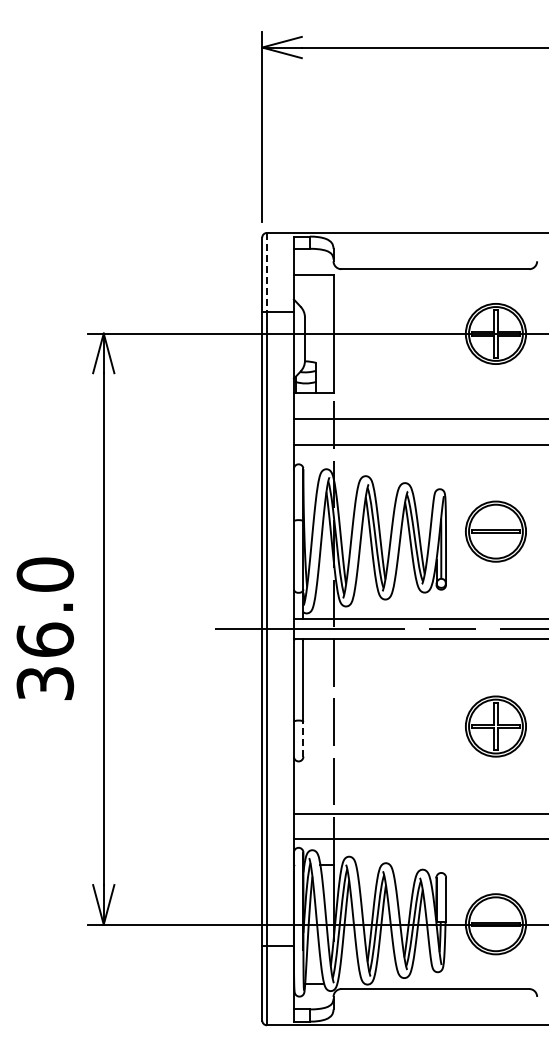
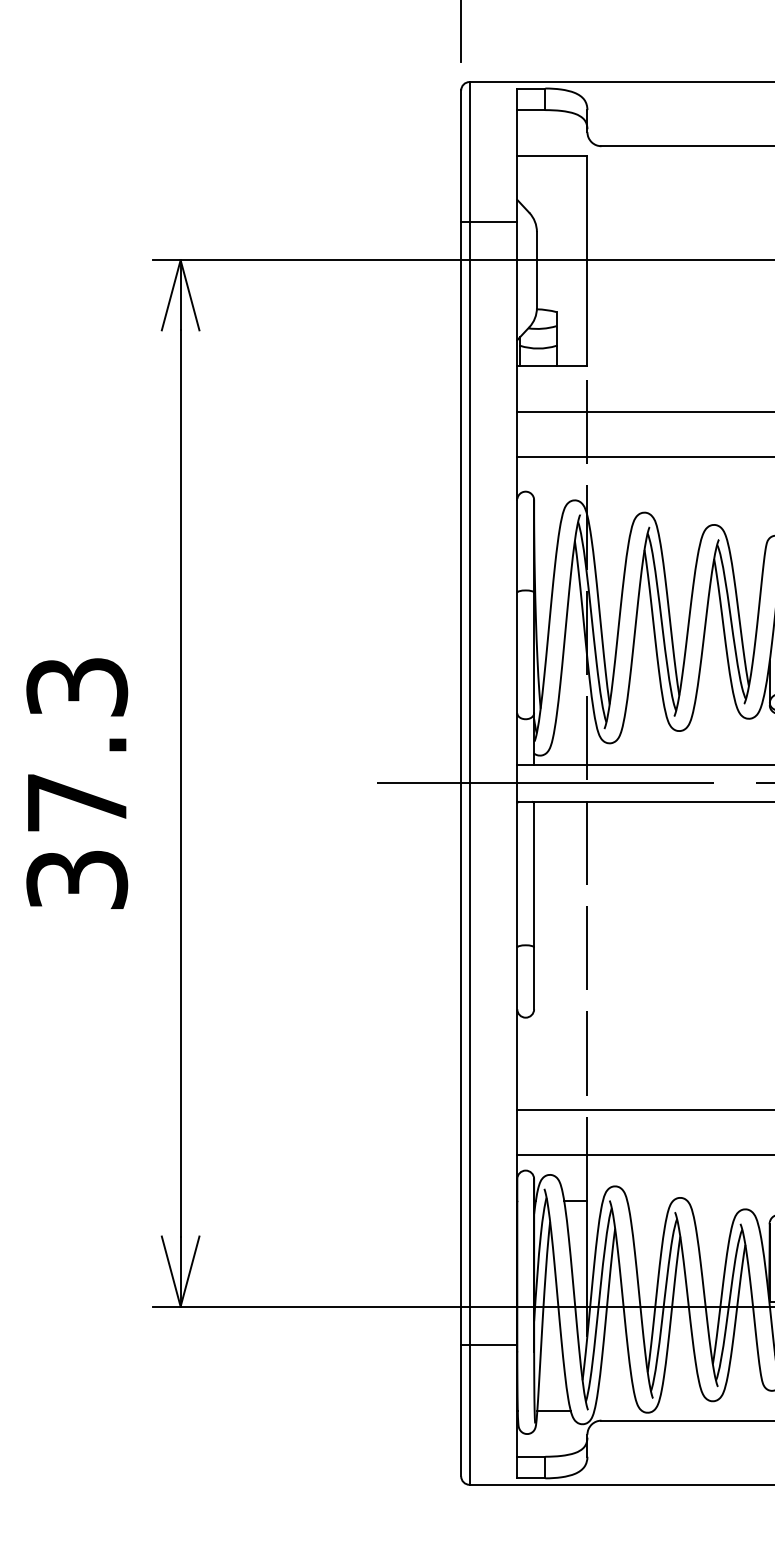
line: (266, 272) -> (468, 152), dashed -> solid
text: (45, 606) -> (77, 743), 36.0 -> 37.3
line: (303, 738) -> (534, 977), dashed -> solid

